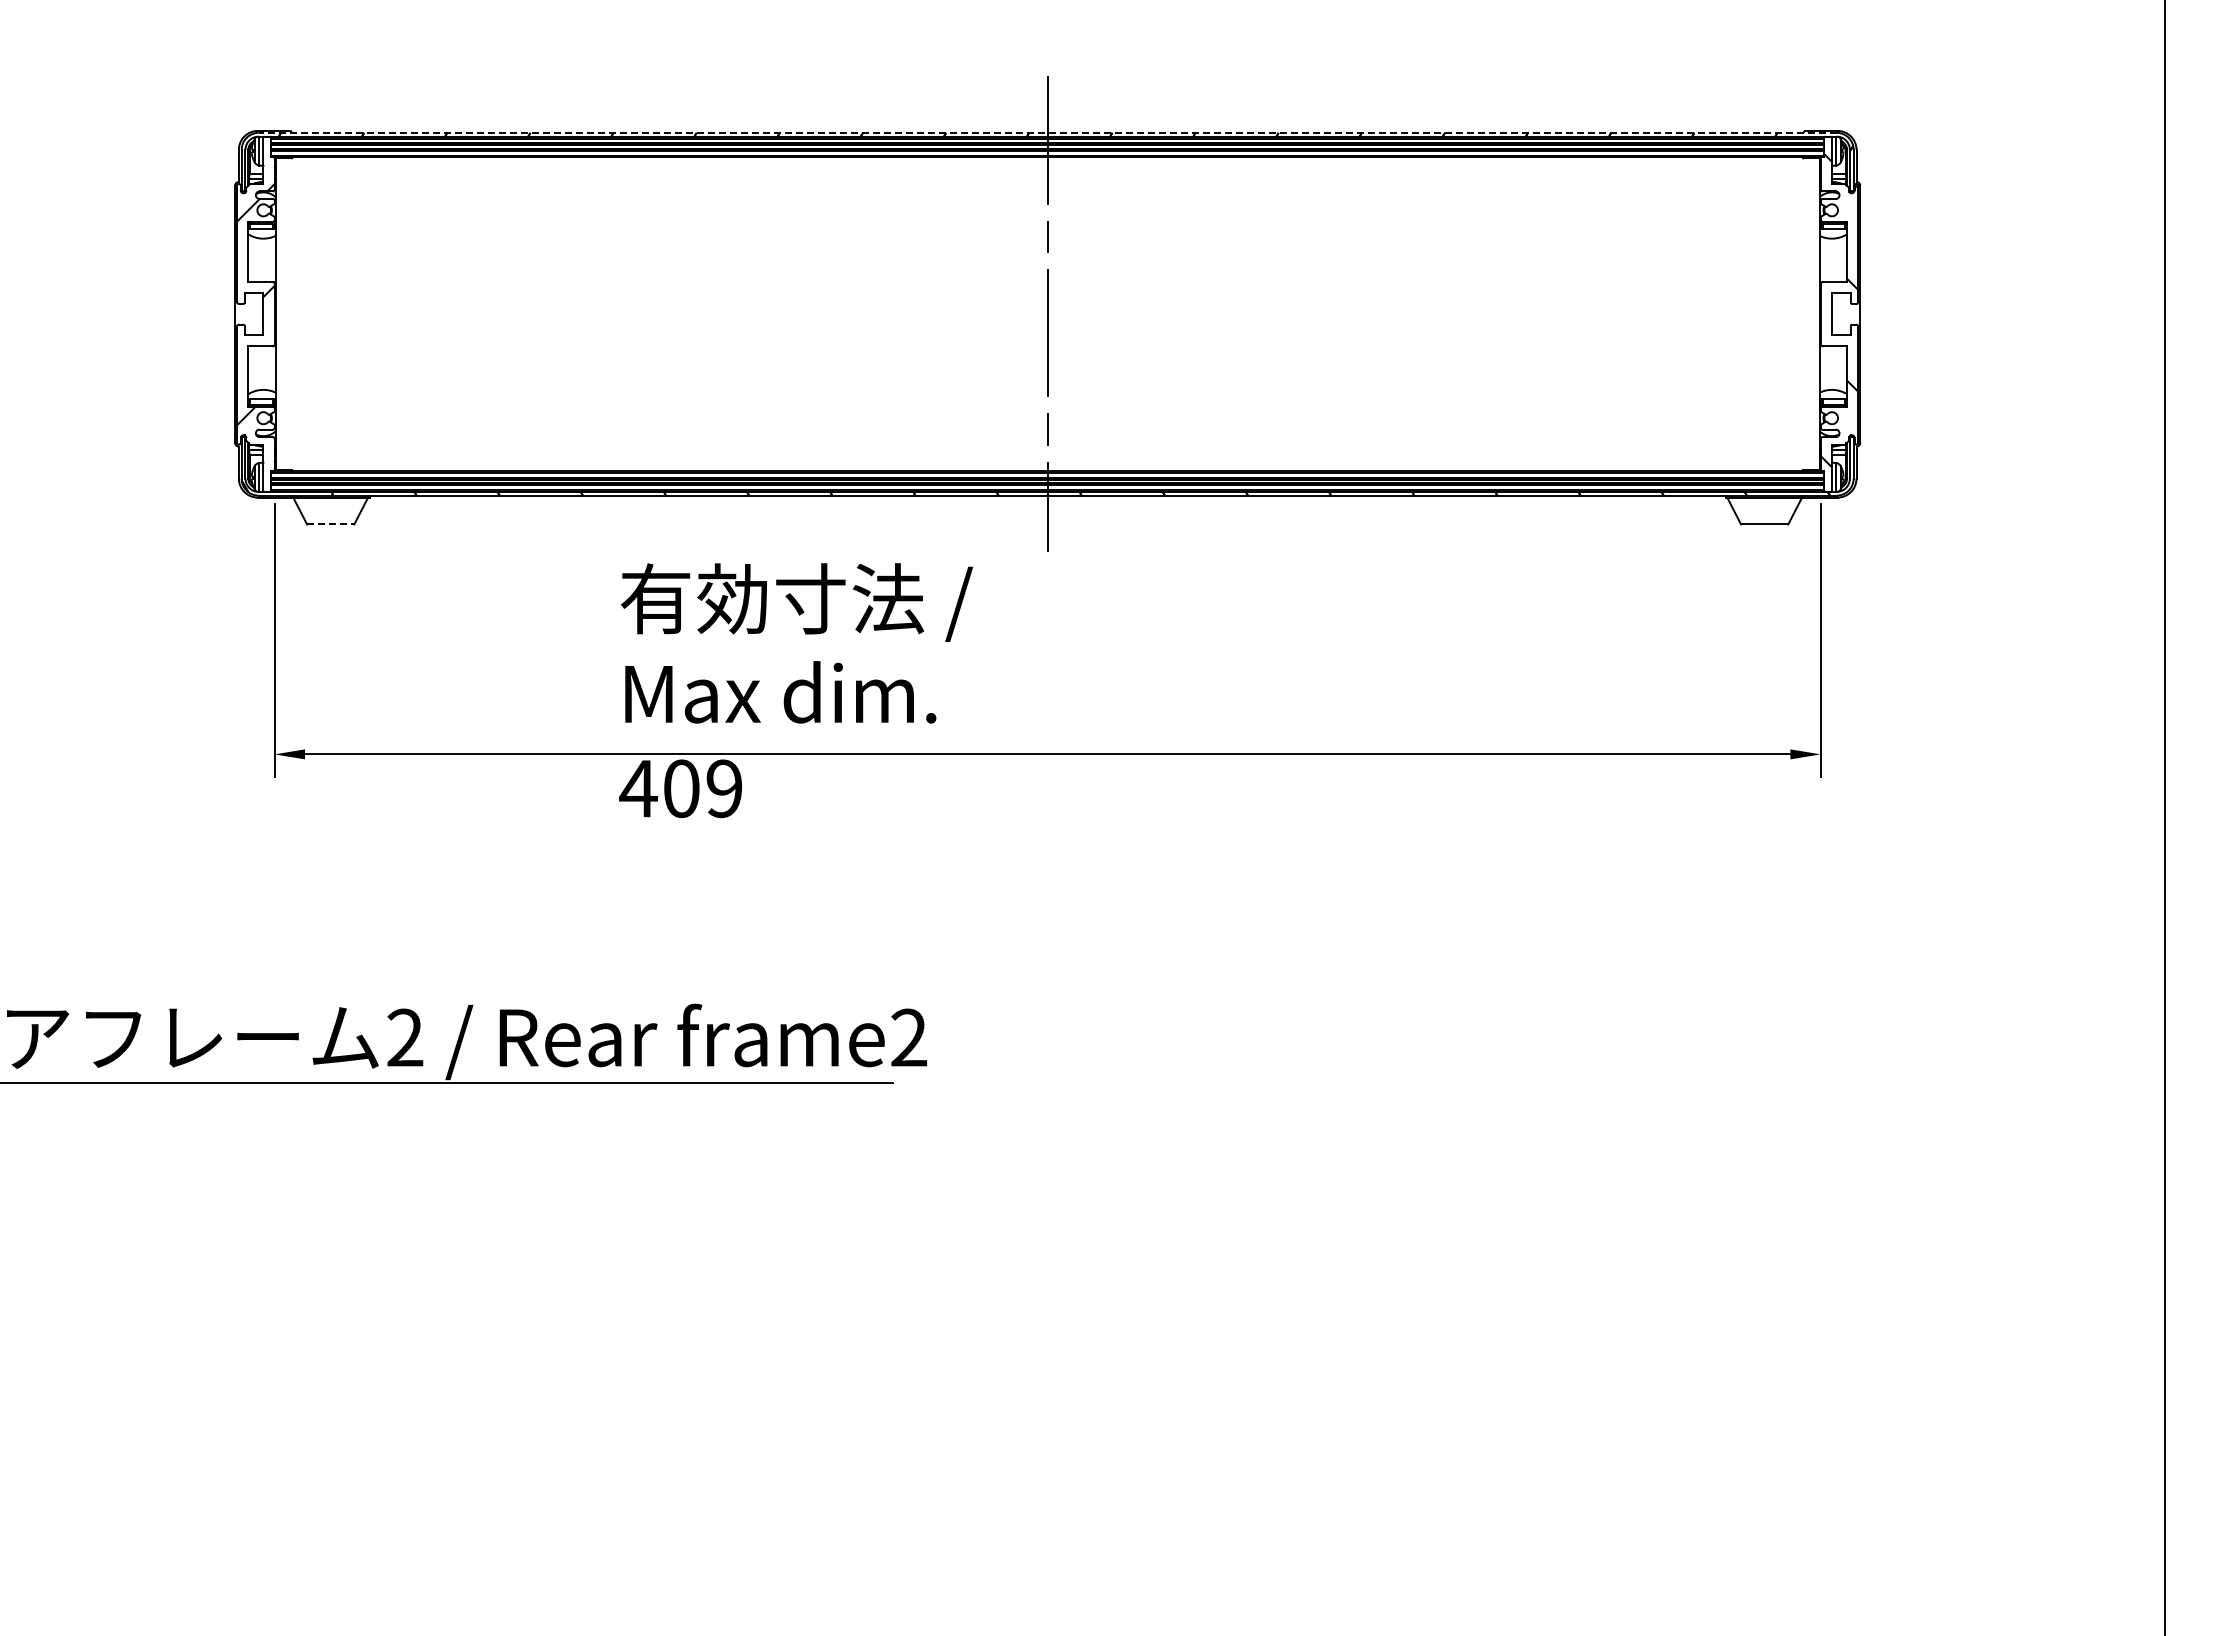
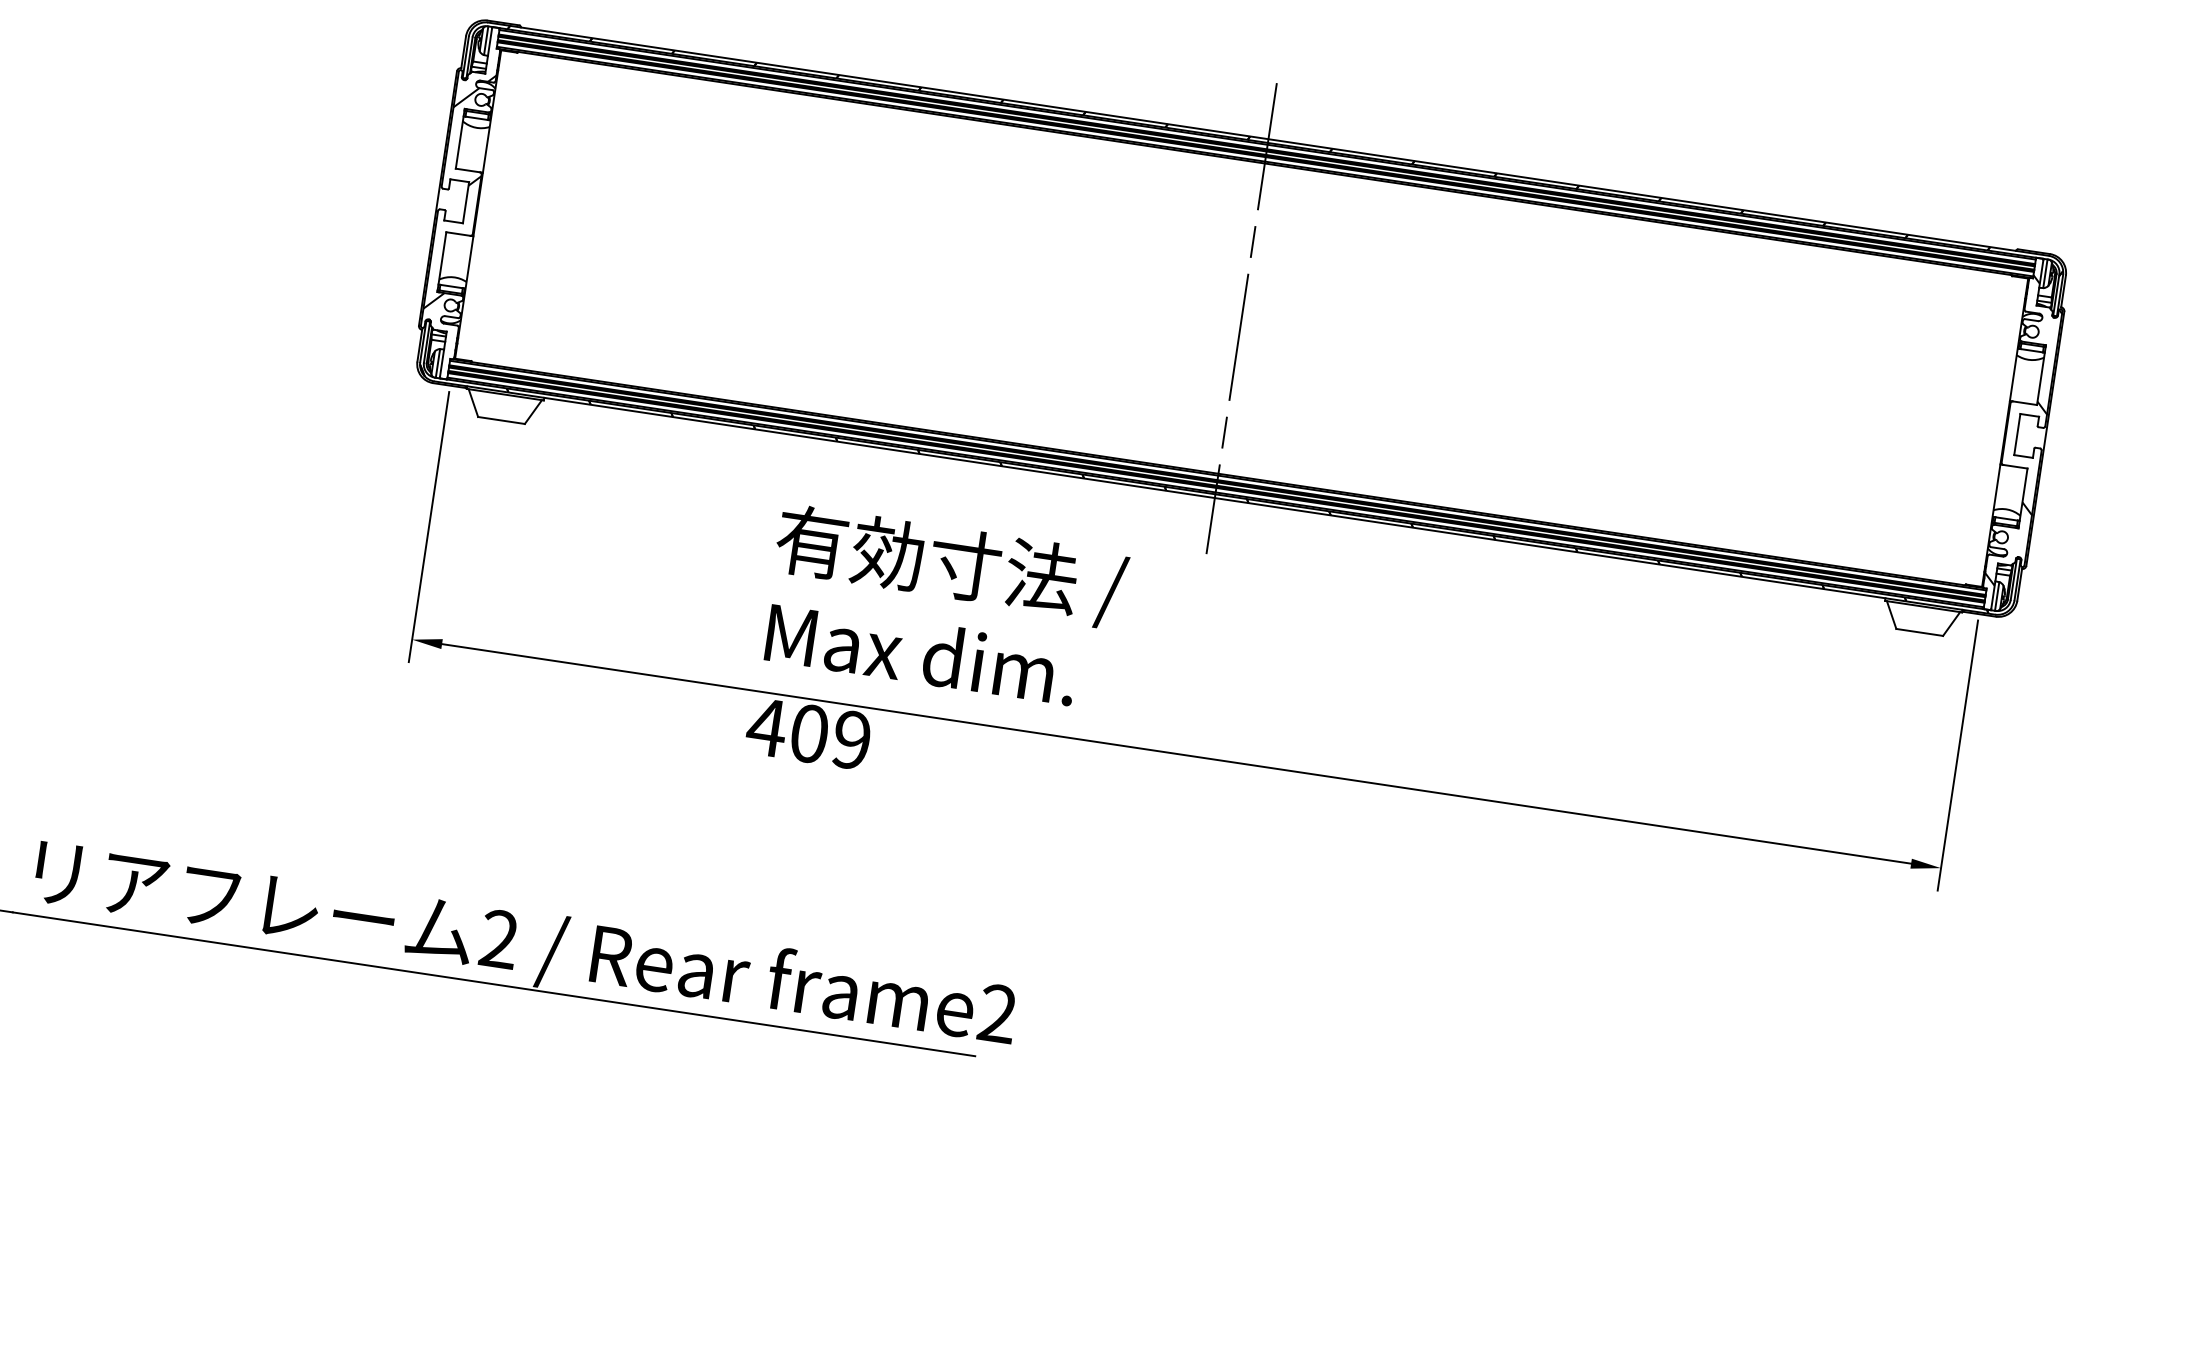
line: (1047, 132) -> (1268, 138), dashed -> solid
line: (330, 524) -> (501, 420), dashed -> solid

